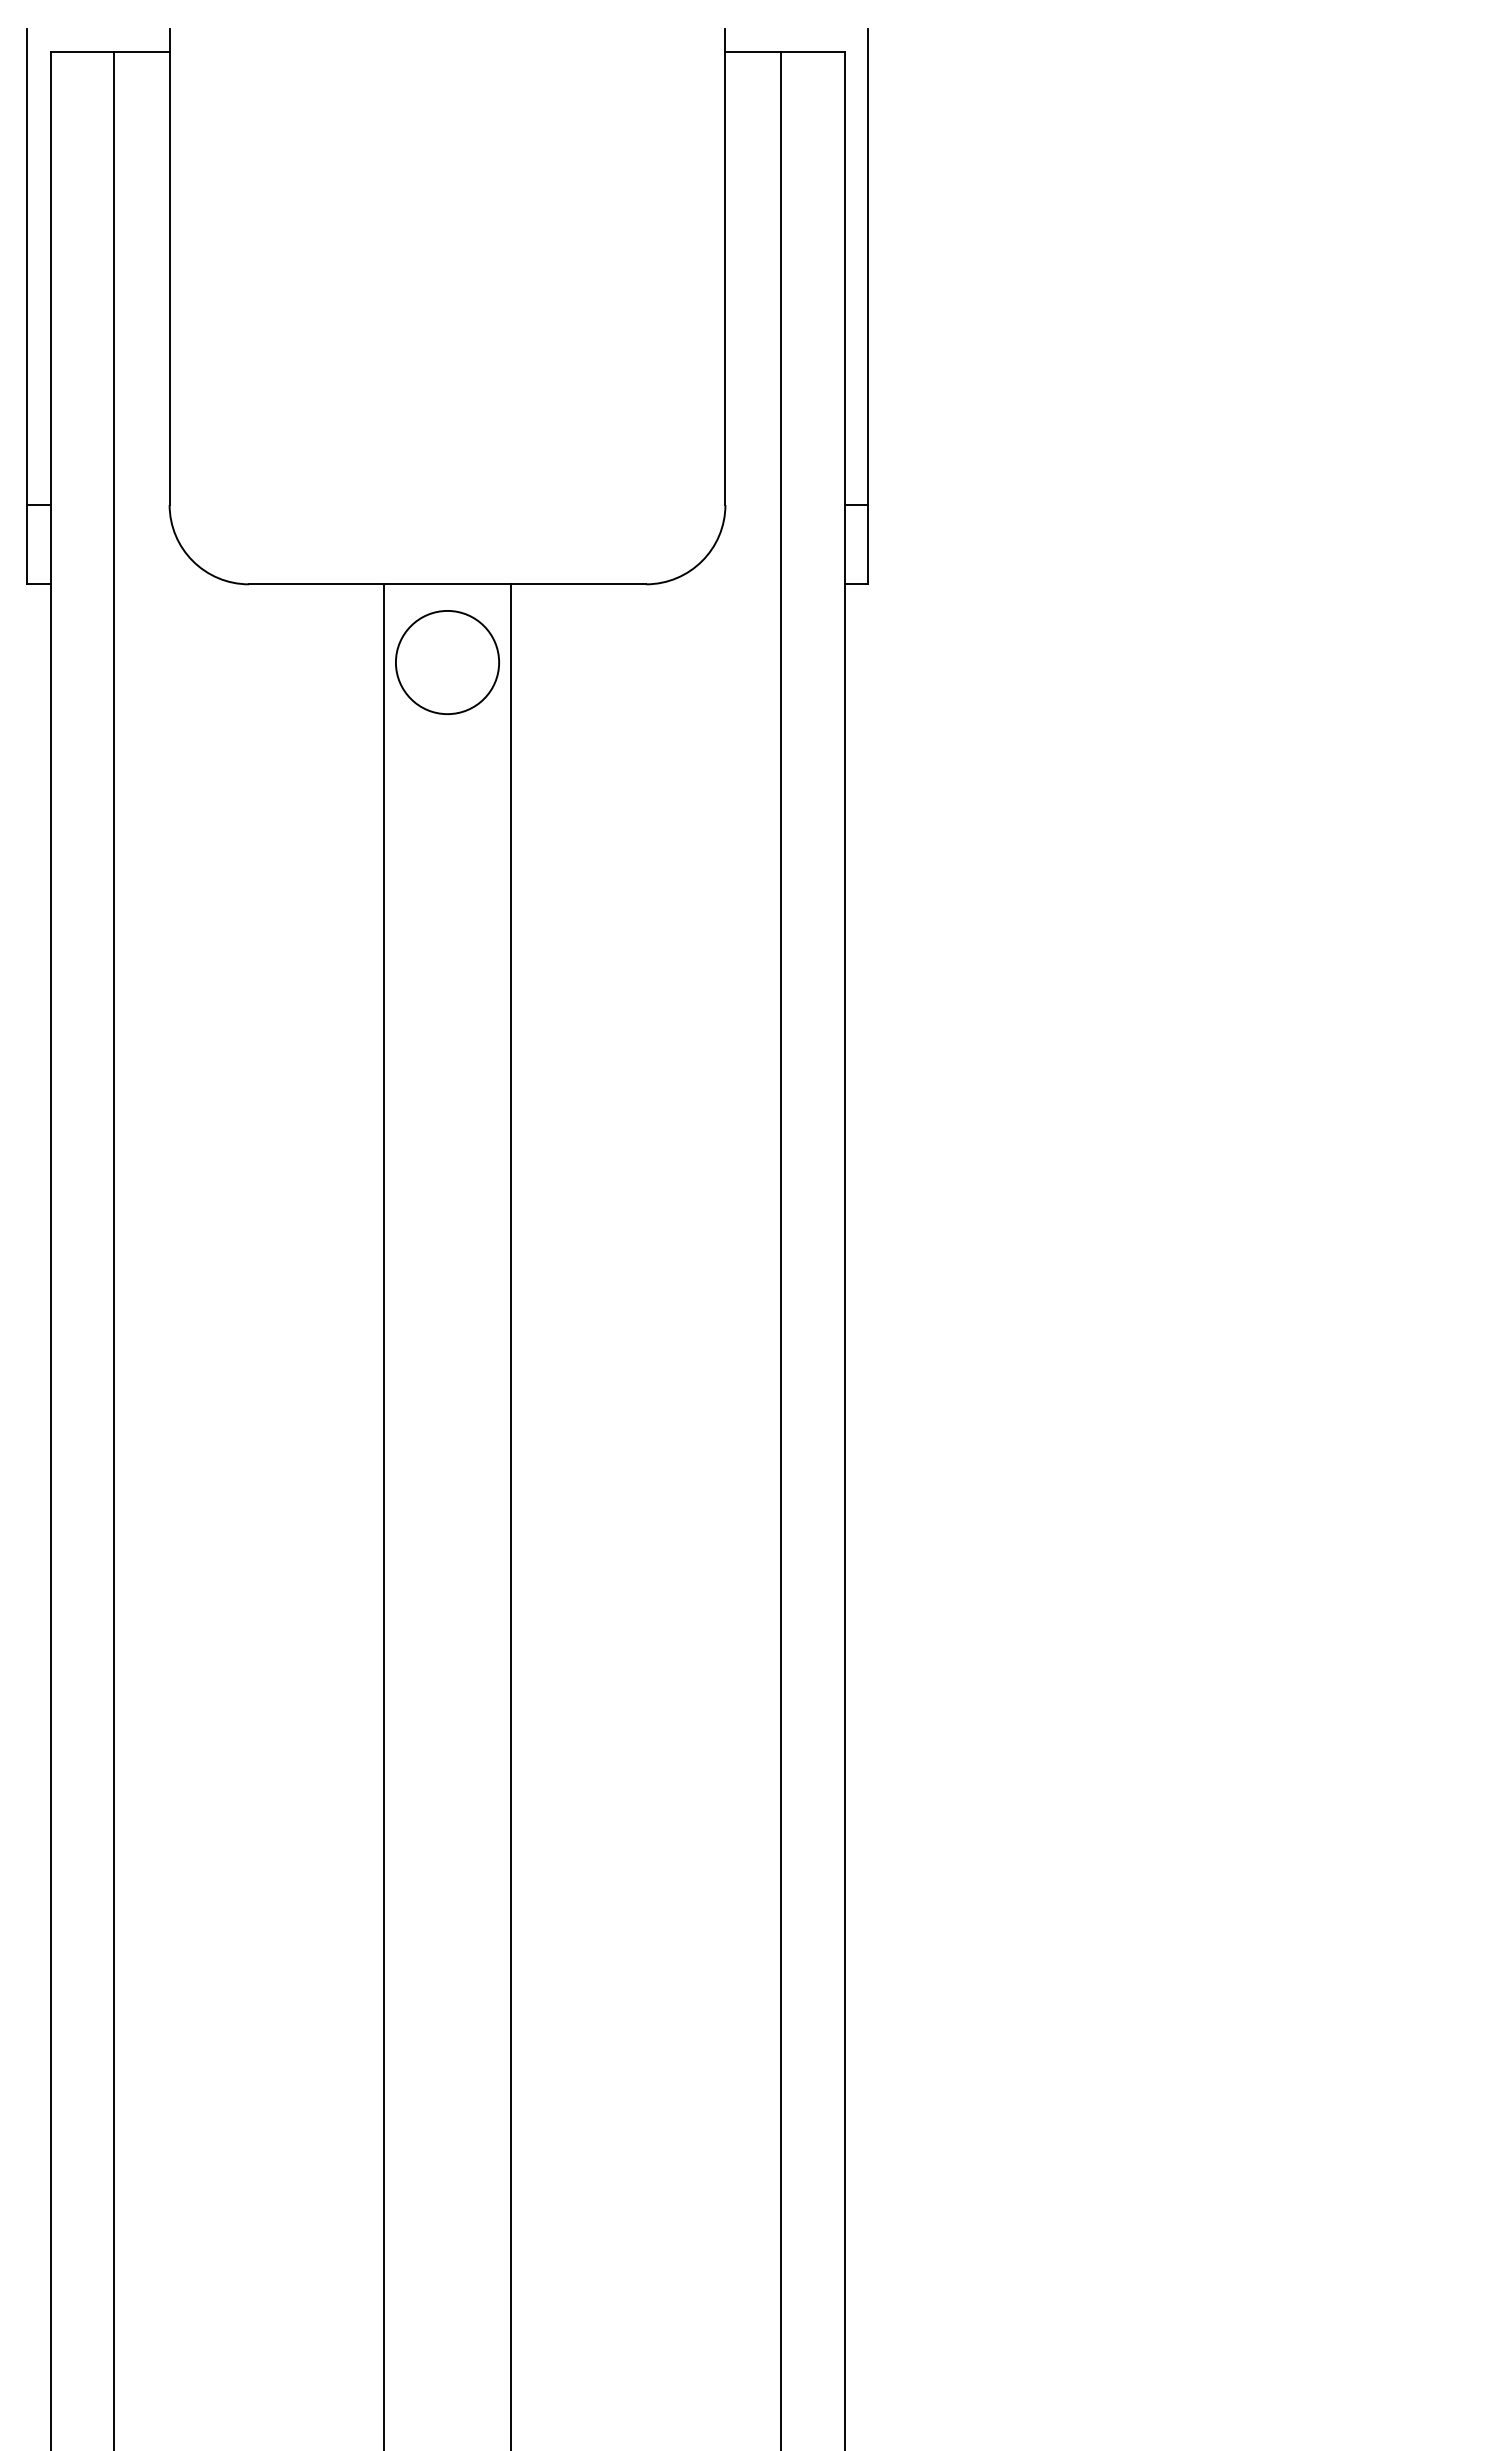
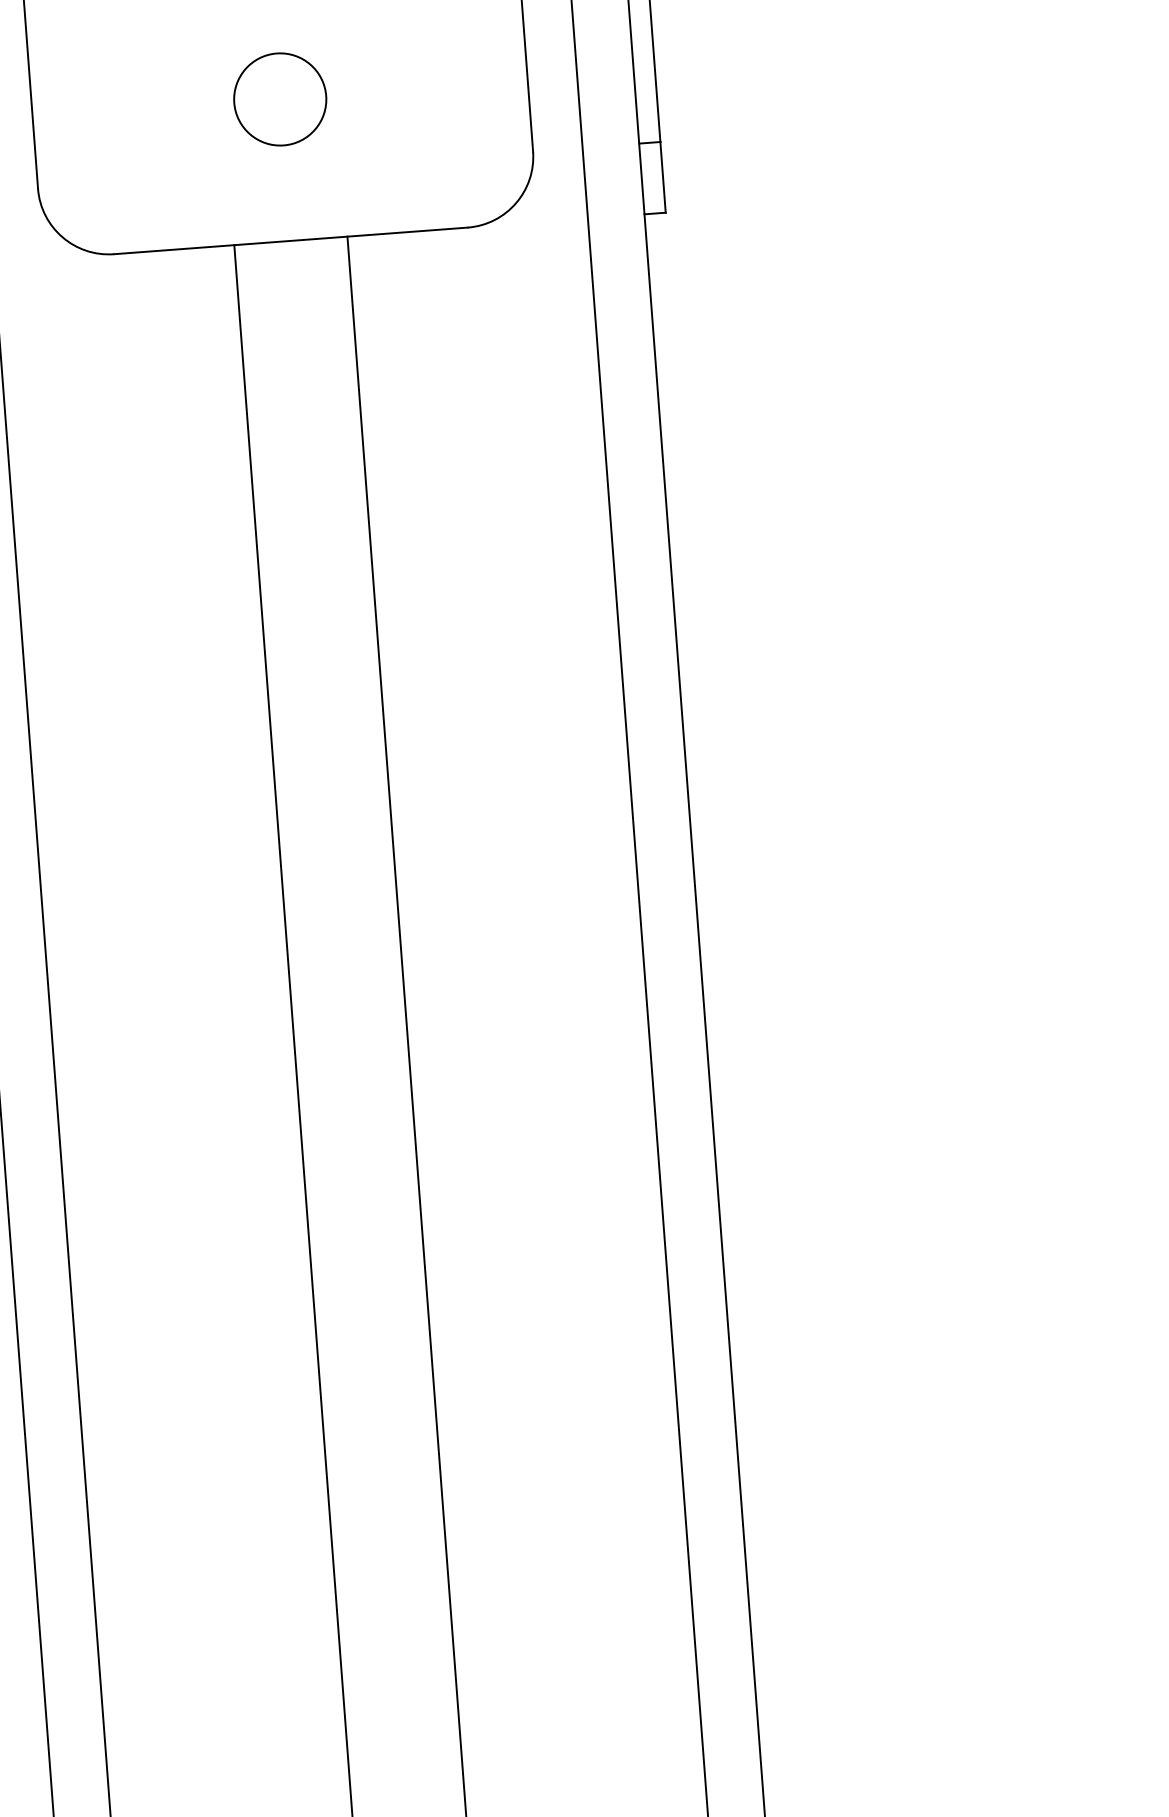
circle: (447, 662) -> (280, 99), moved

